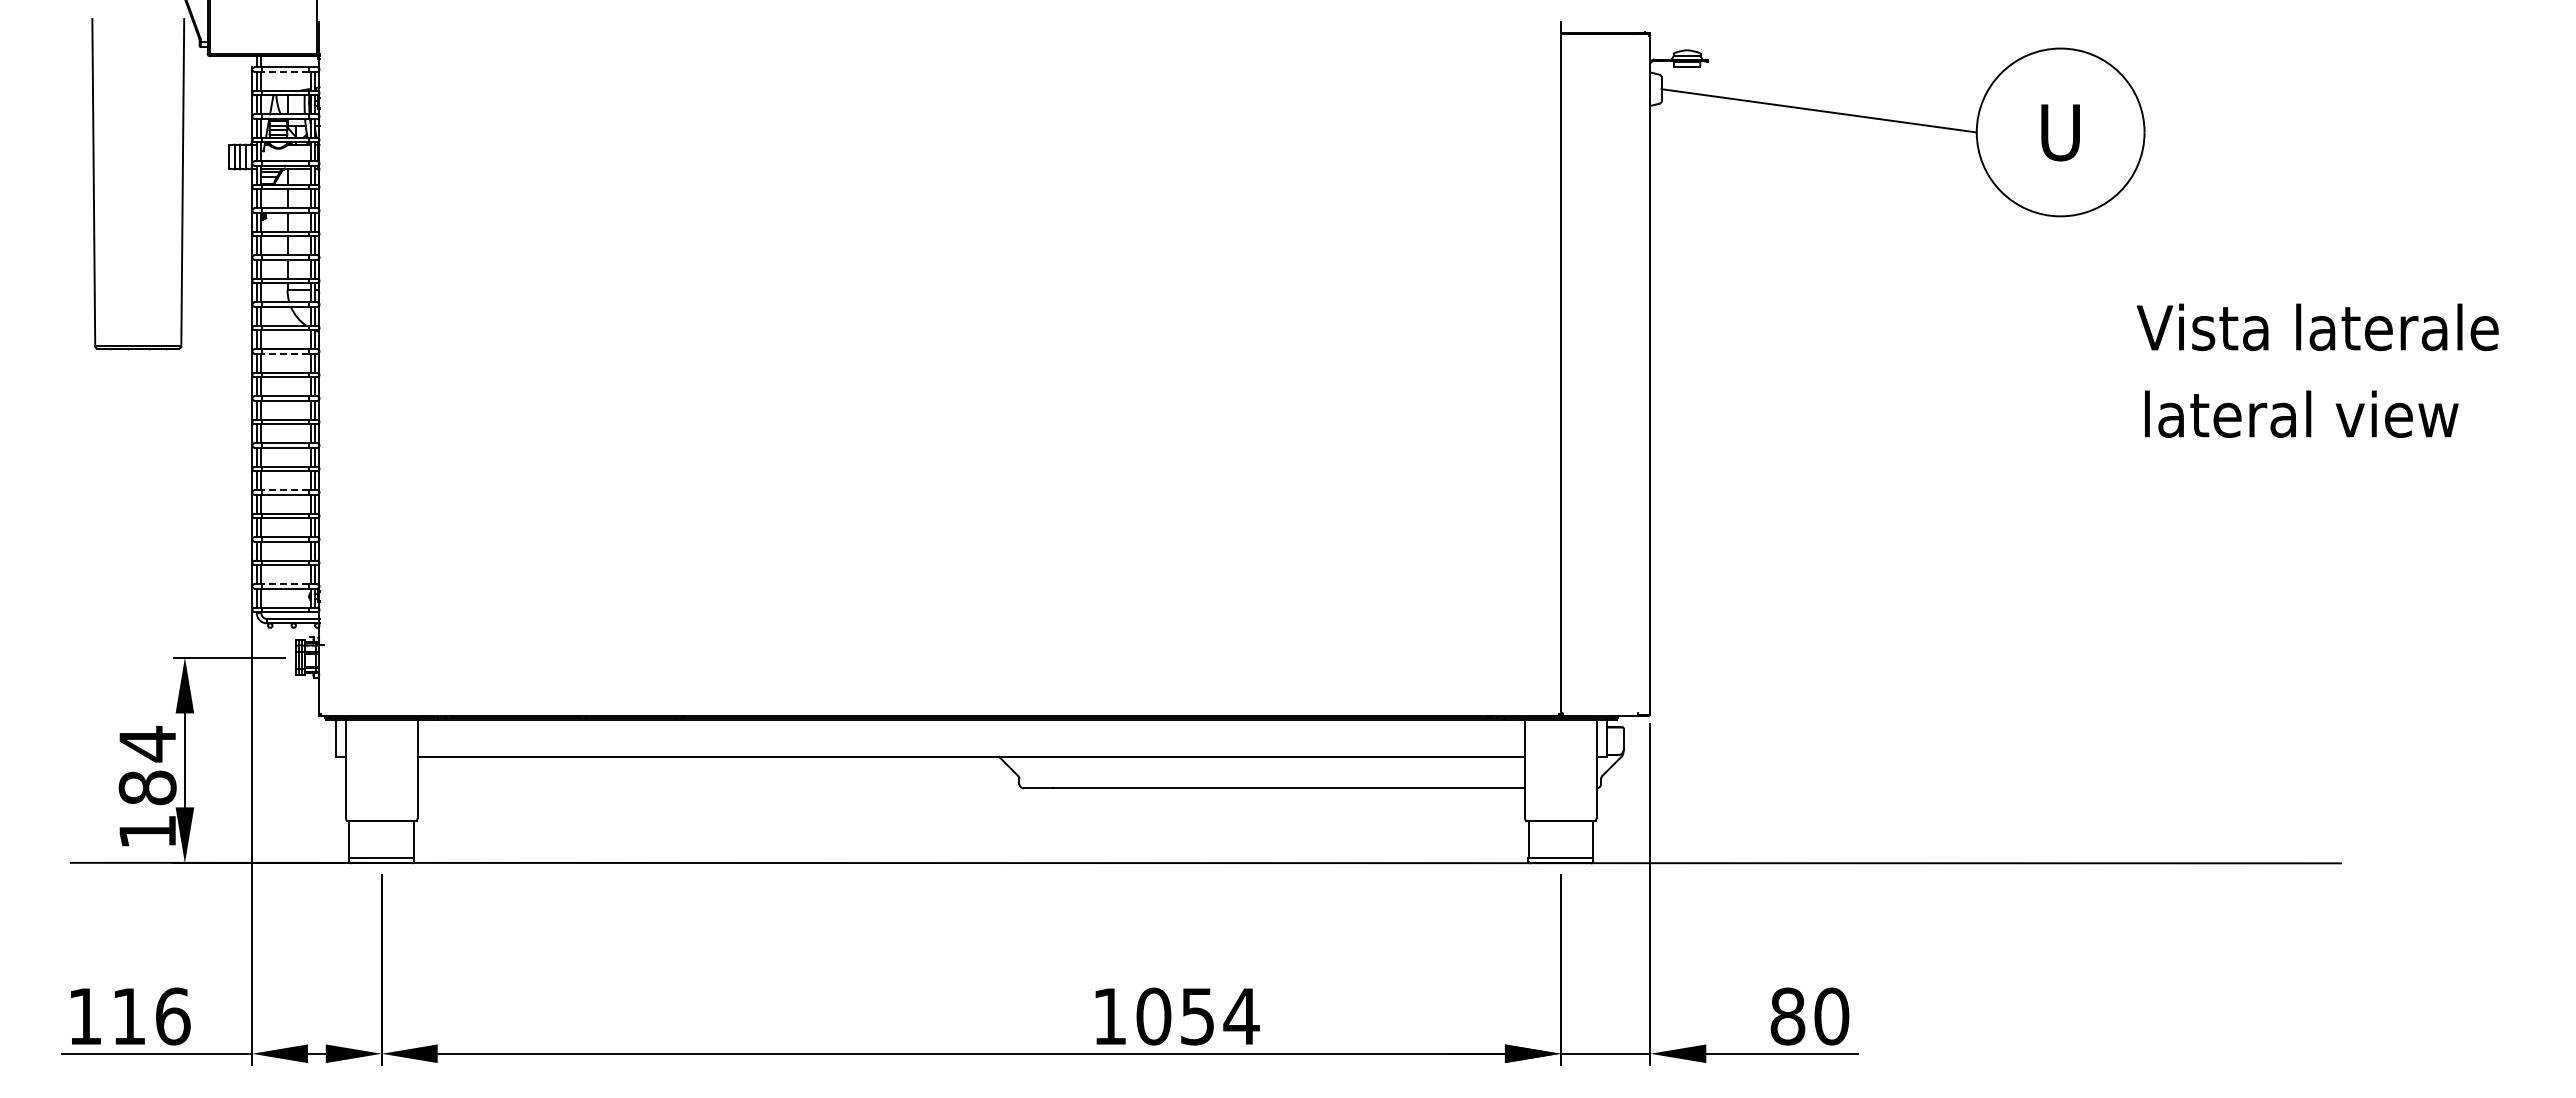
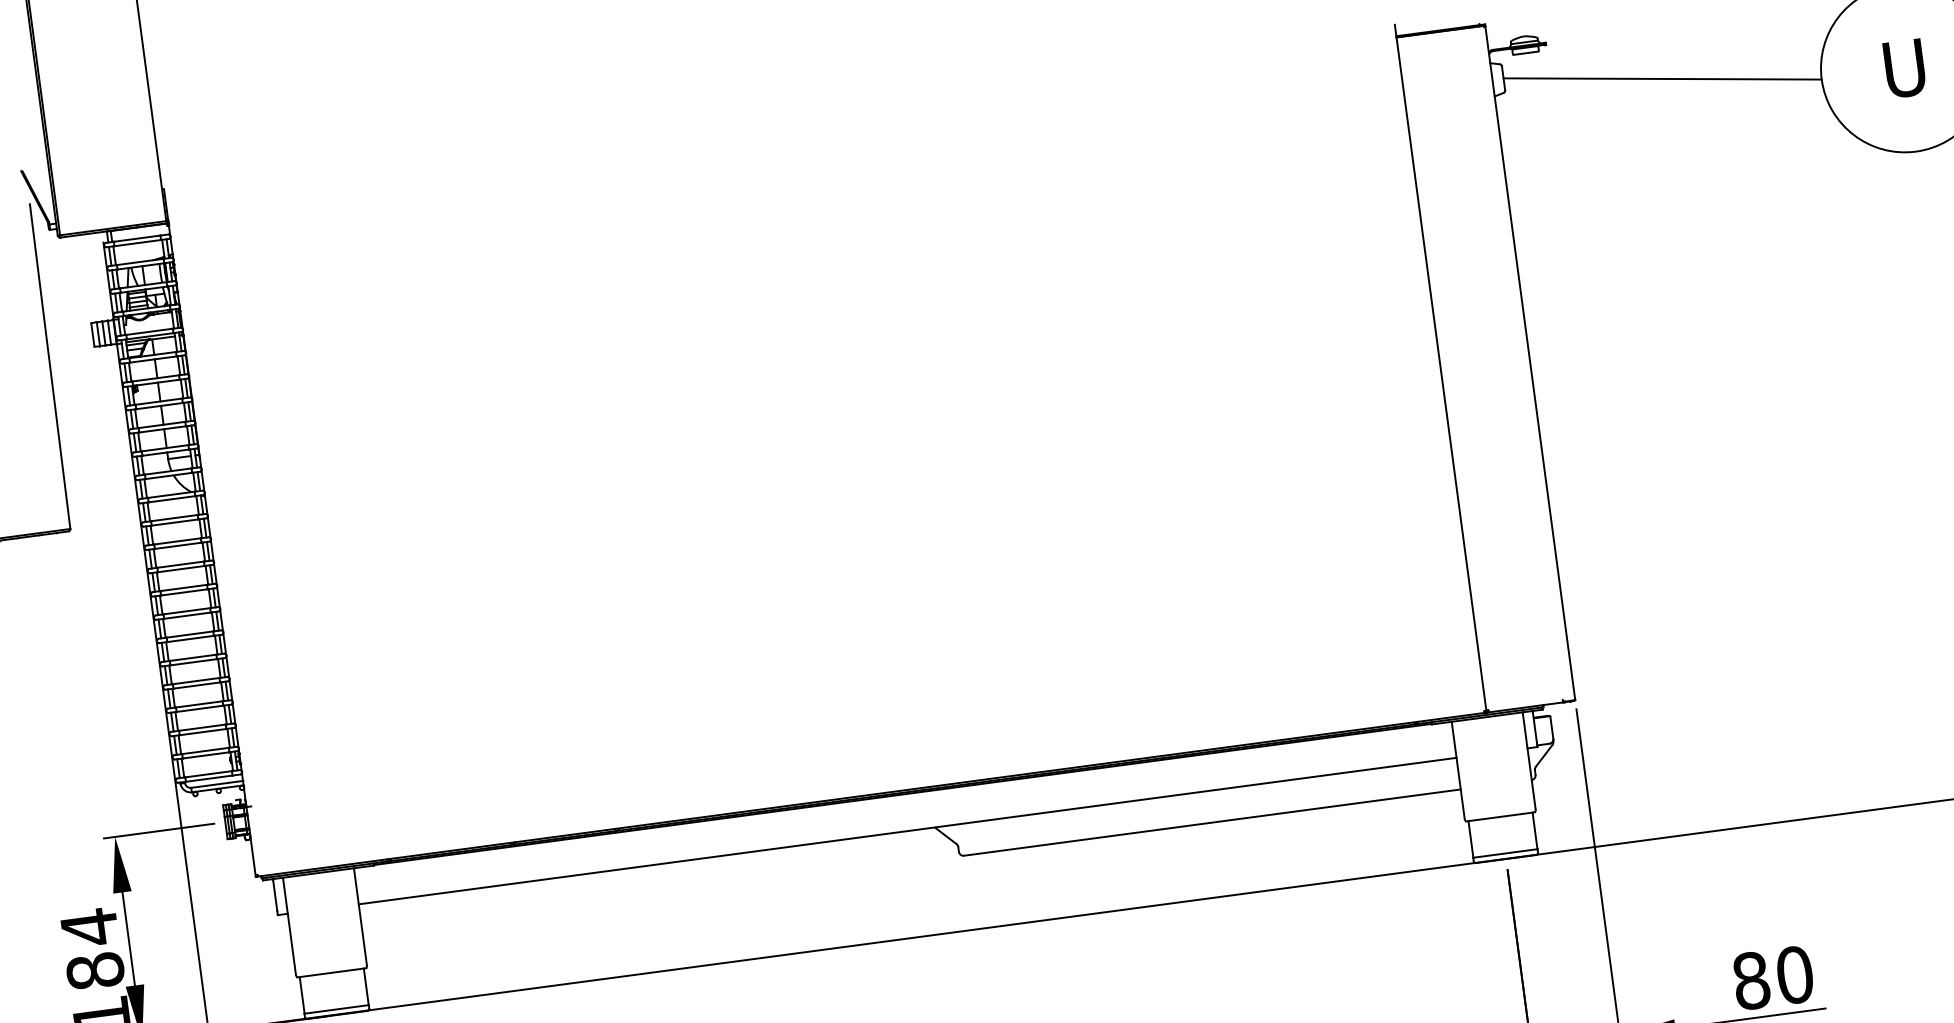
line: (285, 71) -> (137, 242), dashed -> solid
line: (285, 353) -> (174, 522), dashed -> solid
line: (285, 490) -> (192, 658), dashed -> solid
line: (285, 584) -> (205, 751), dashed -> solid

